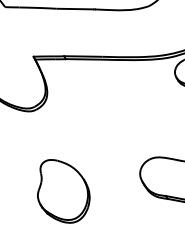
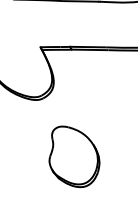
part: (63, 191) -> (74, 156), moved

